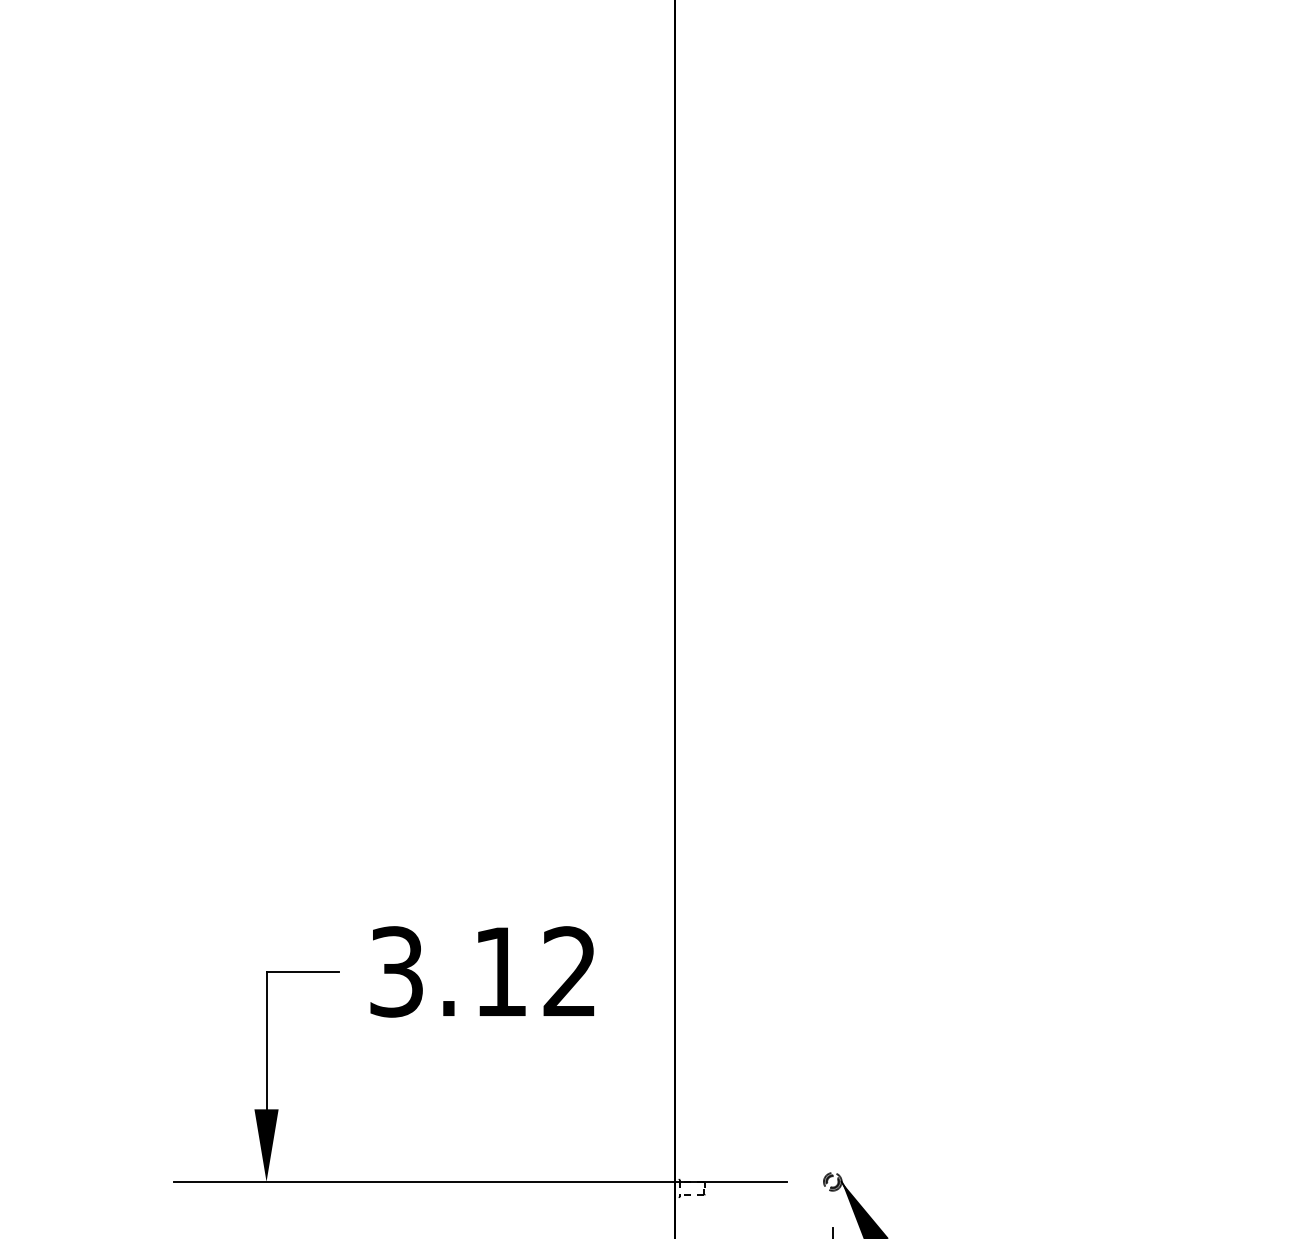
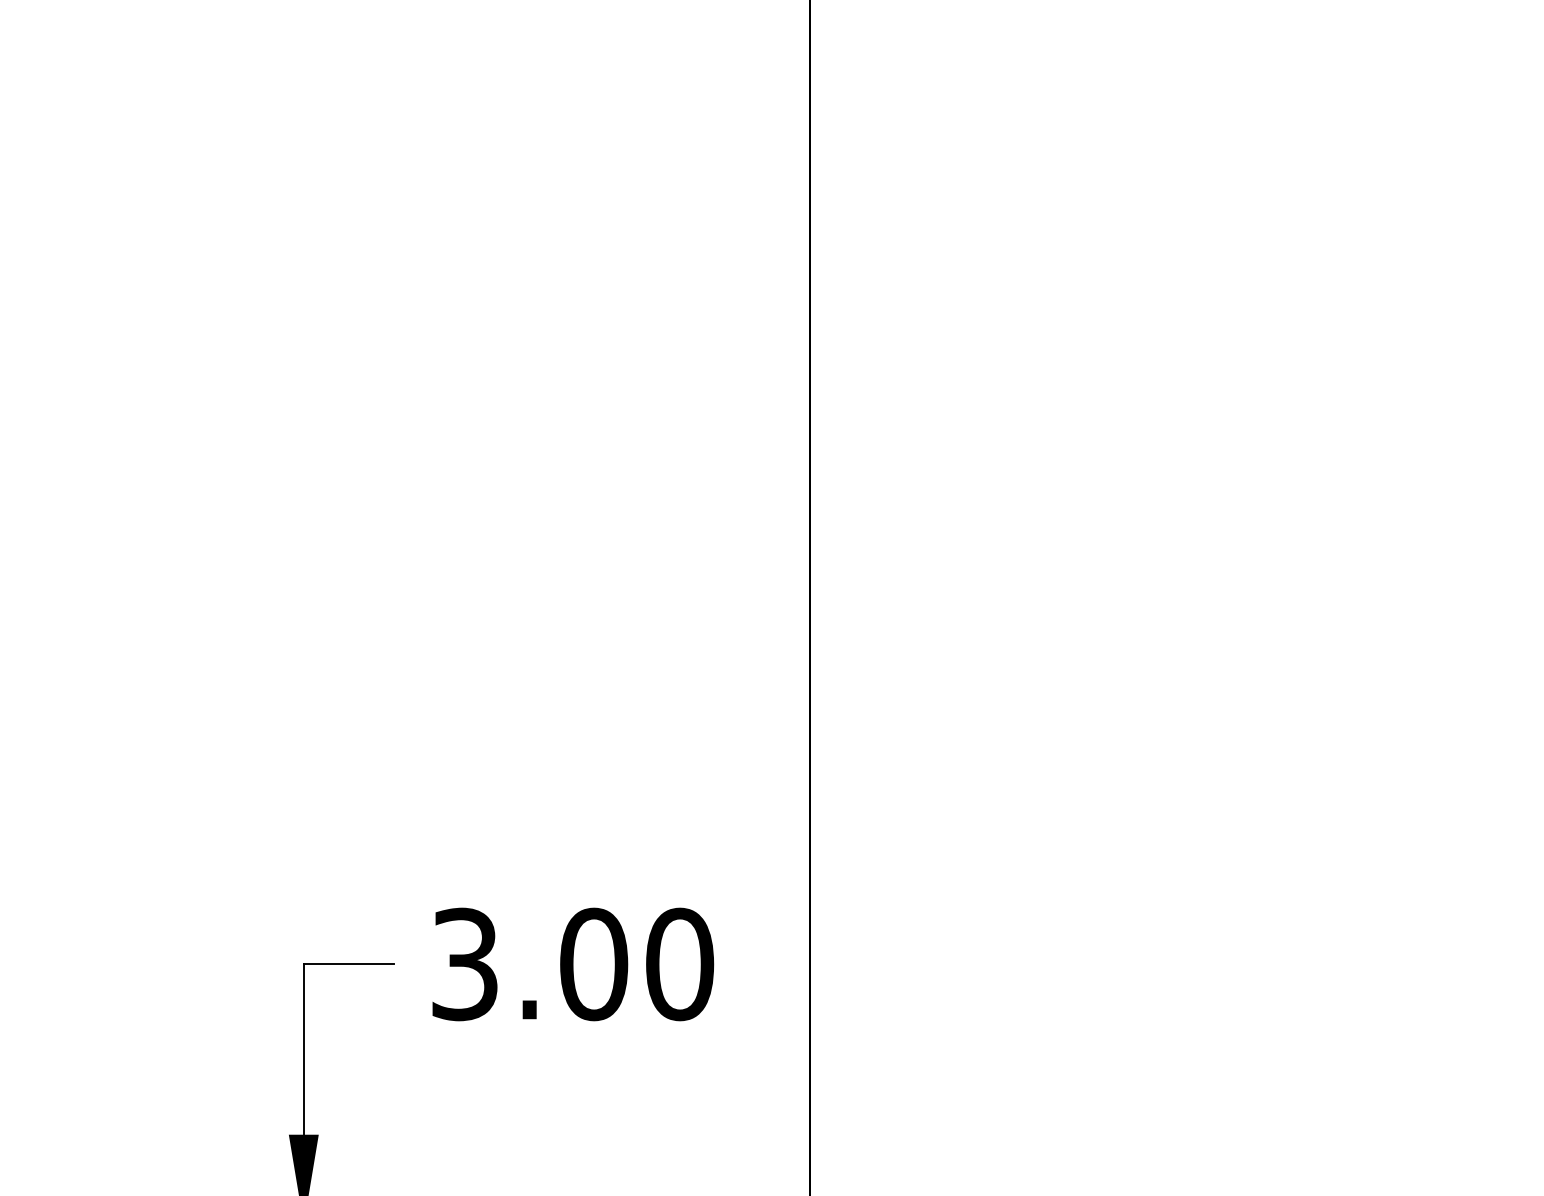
text: (535, 971) -> (636, 963), 3.12 -> 3.00

